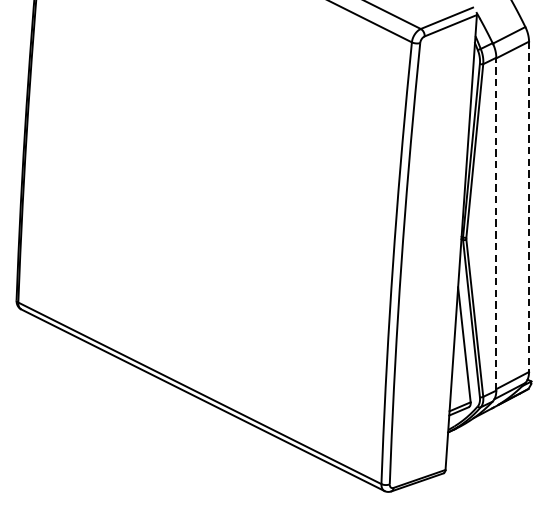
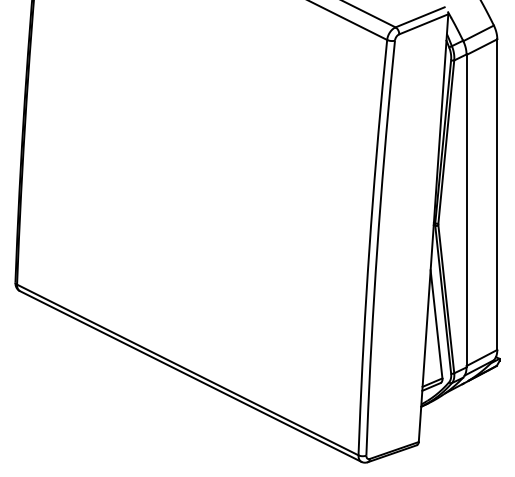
line: (529, 207) -> (497, 195), dashed -> solid
line: (496, 223) -> (466, 210), dashed -> solid

